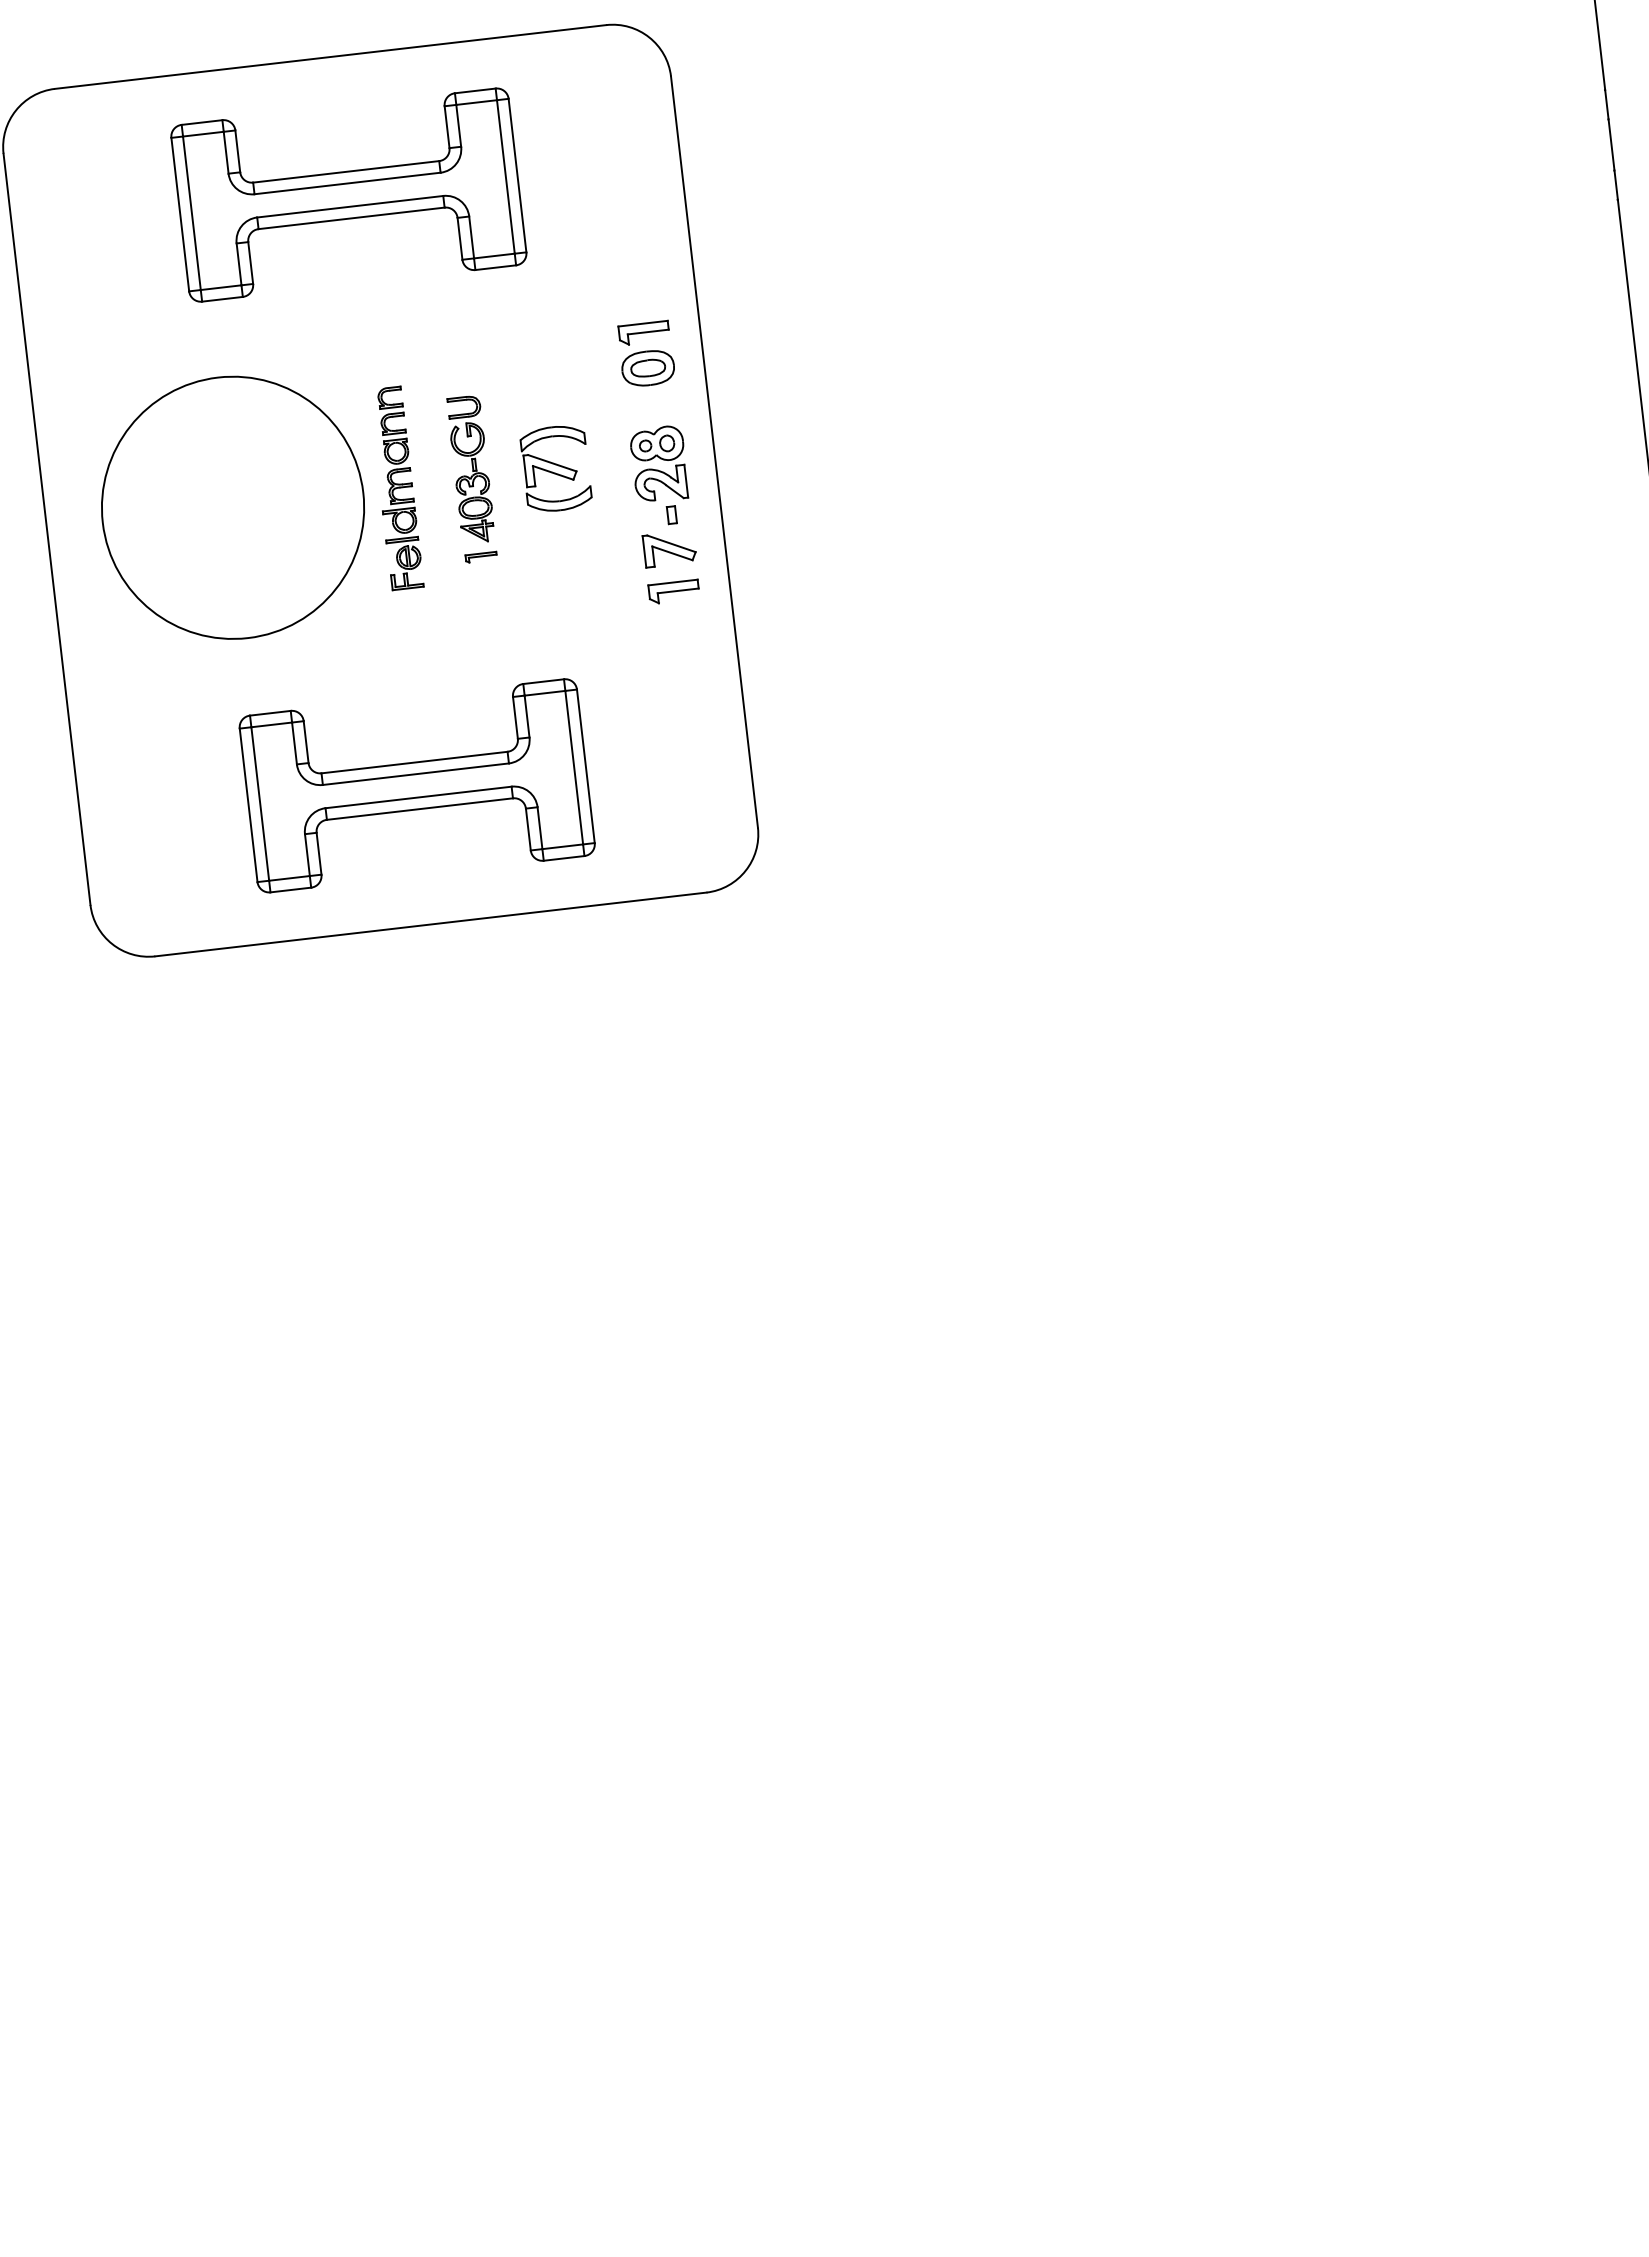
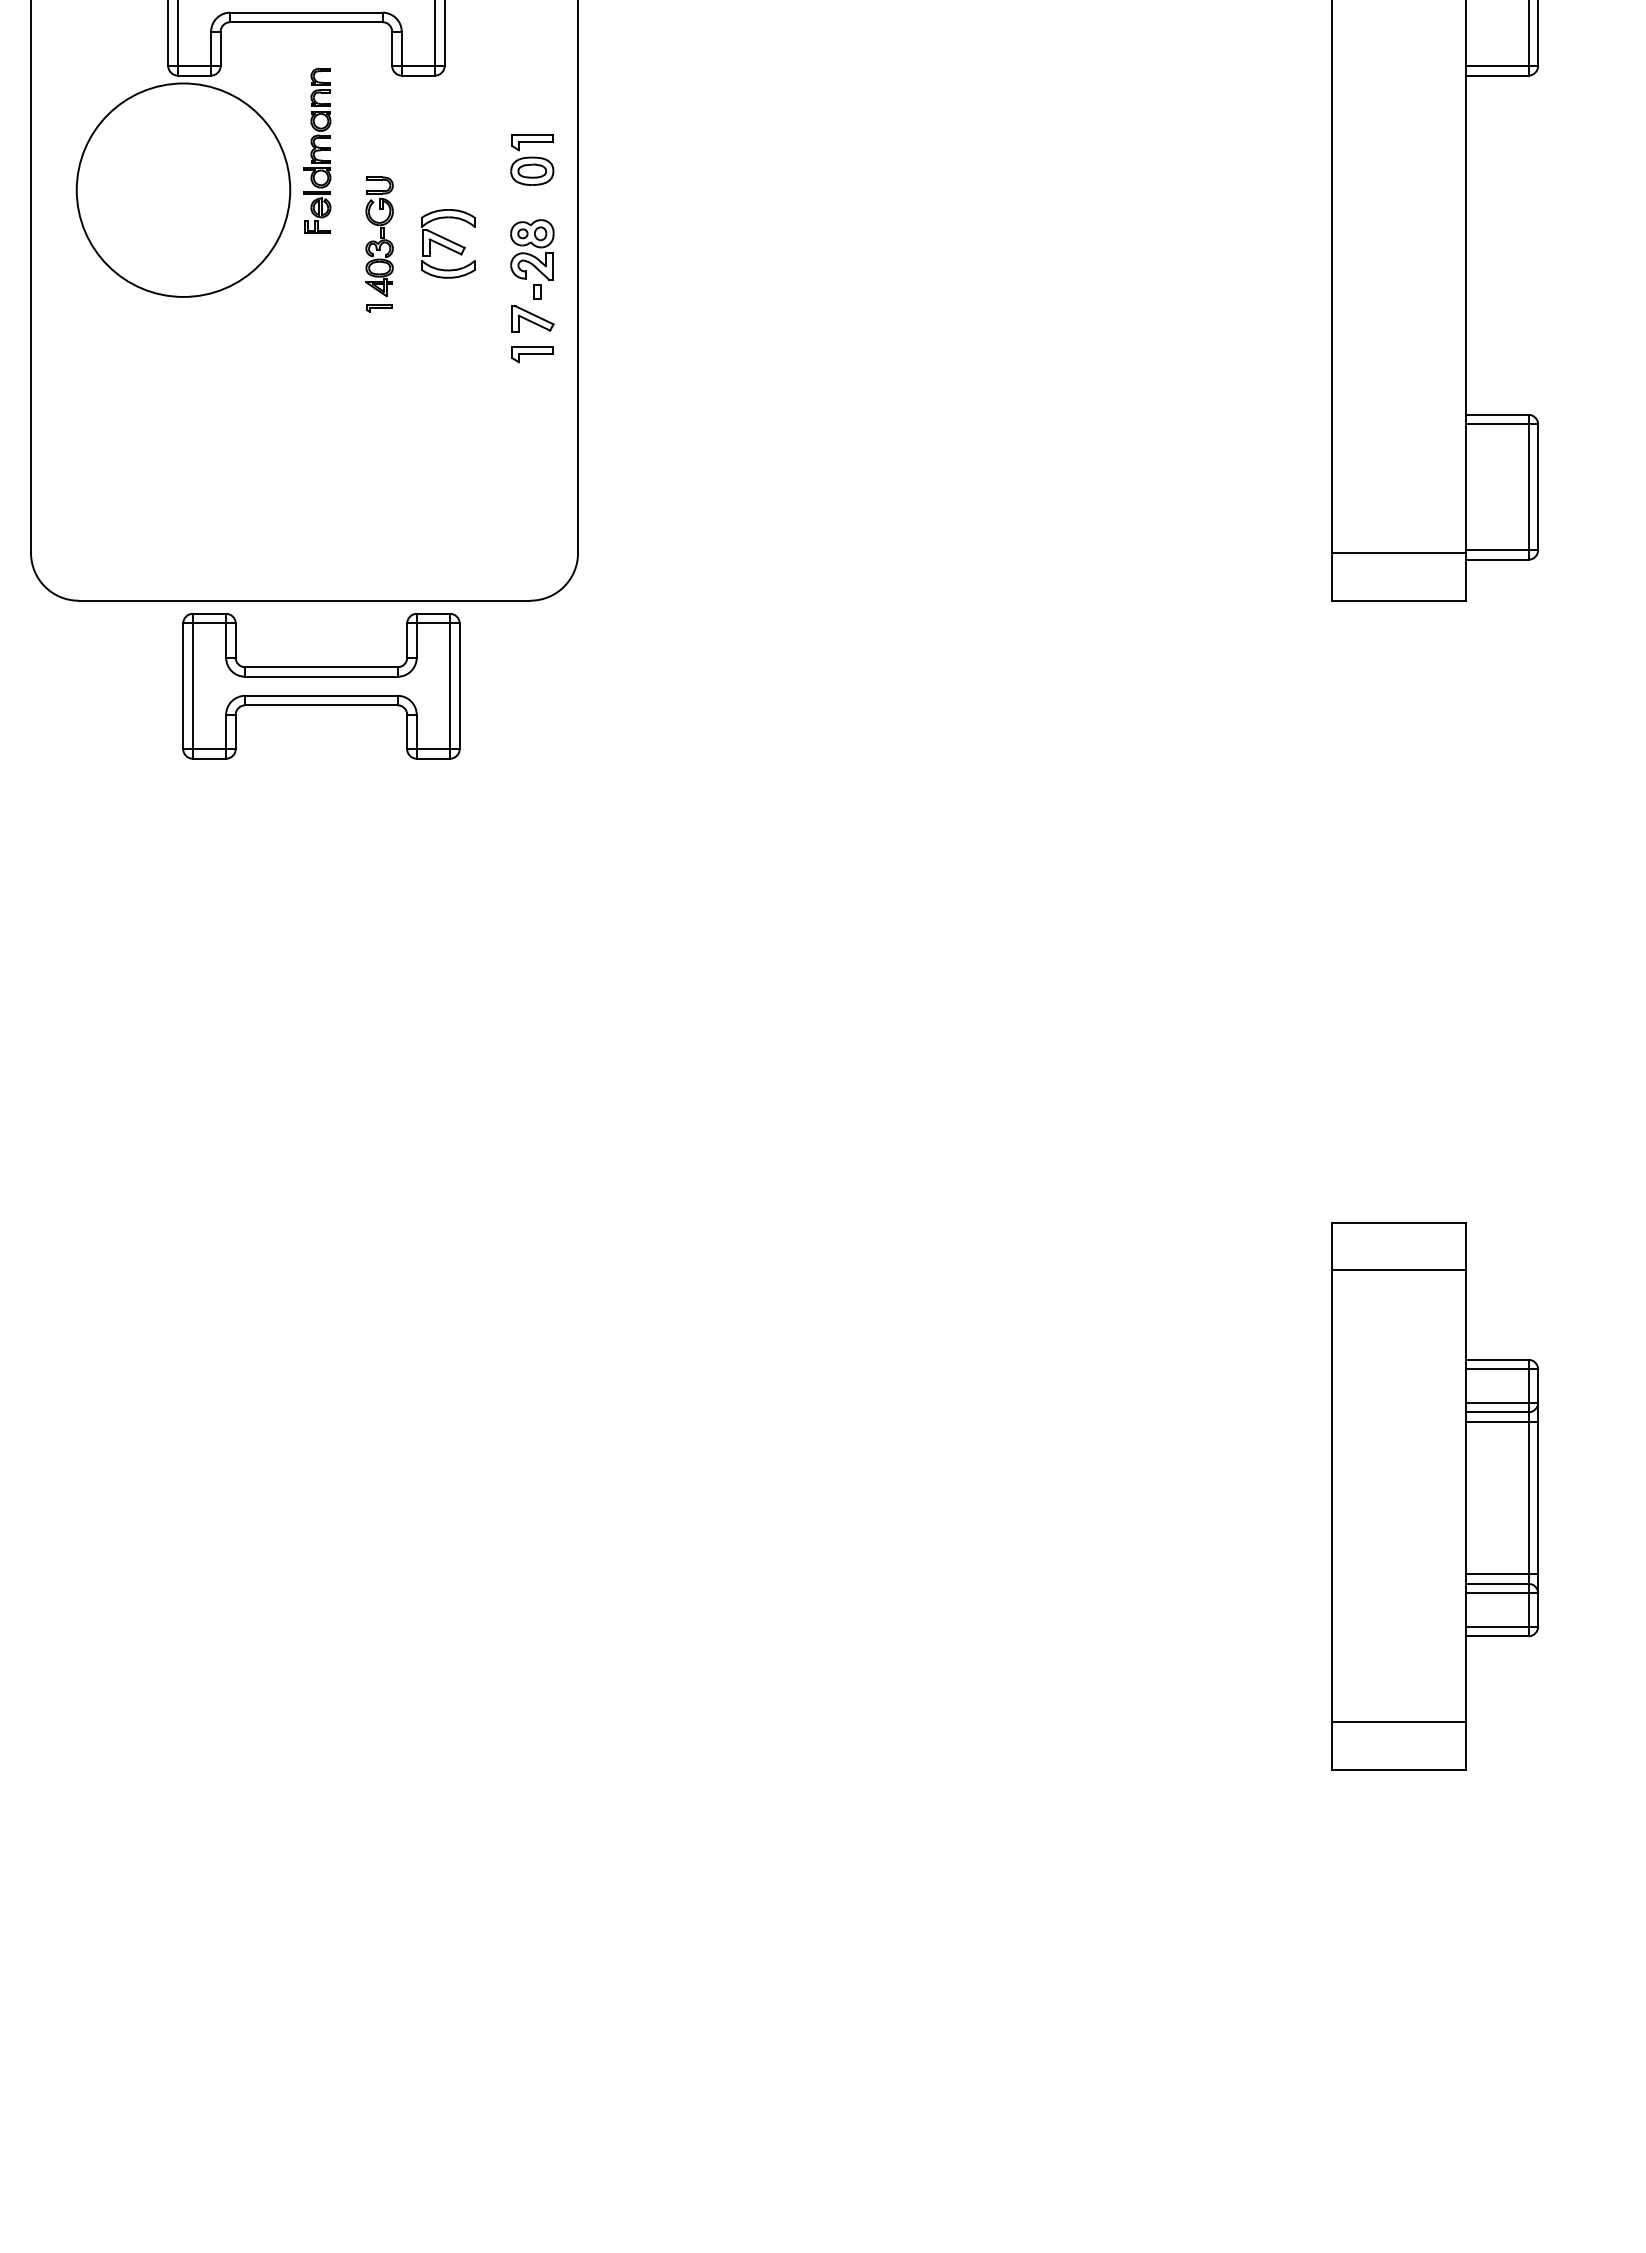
part: (396, 488) -> (317, 150), moved
circle: (232, 506) -> (183, 189), moved
part: (417, 786) -> (321, 686), moved

